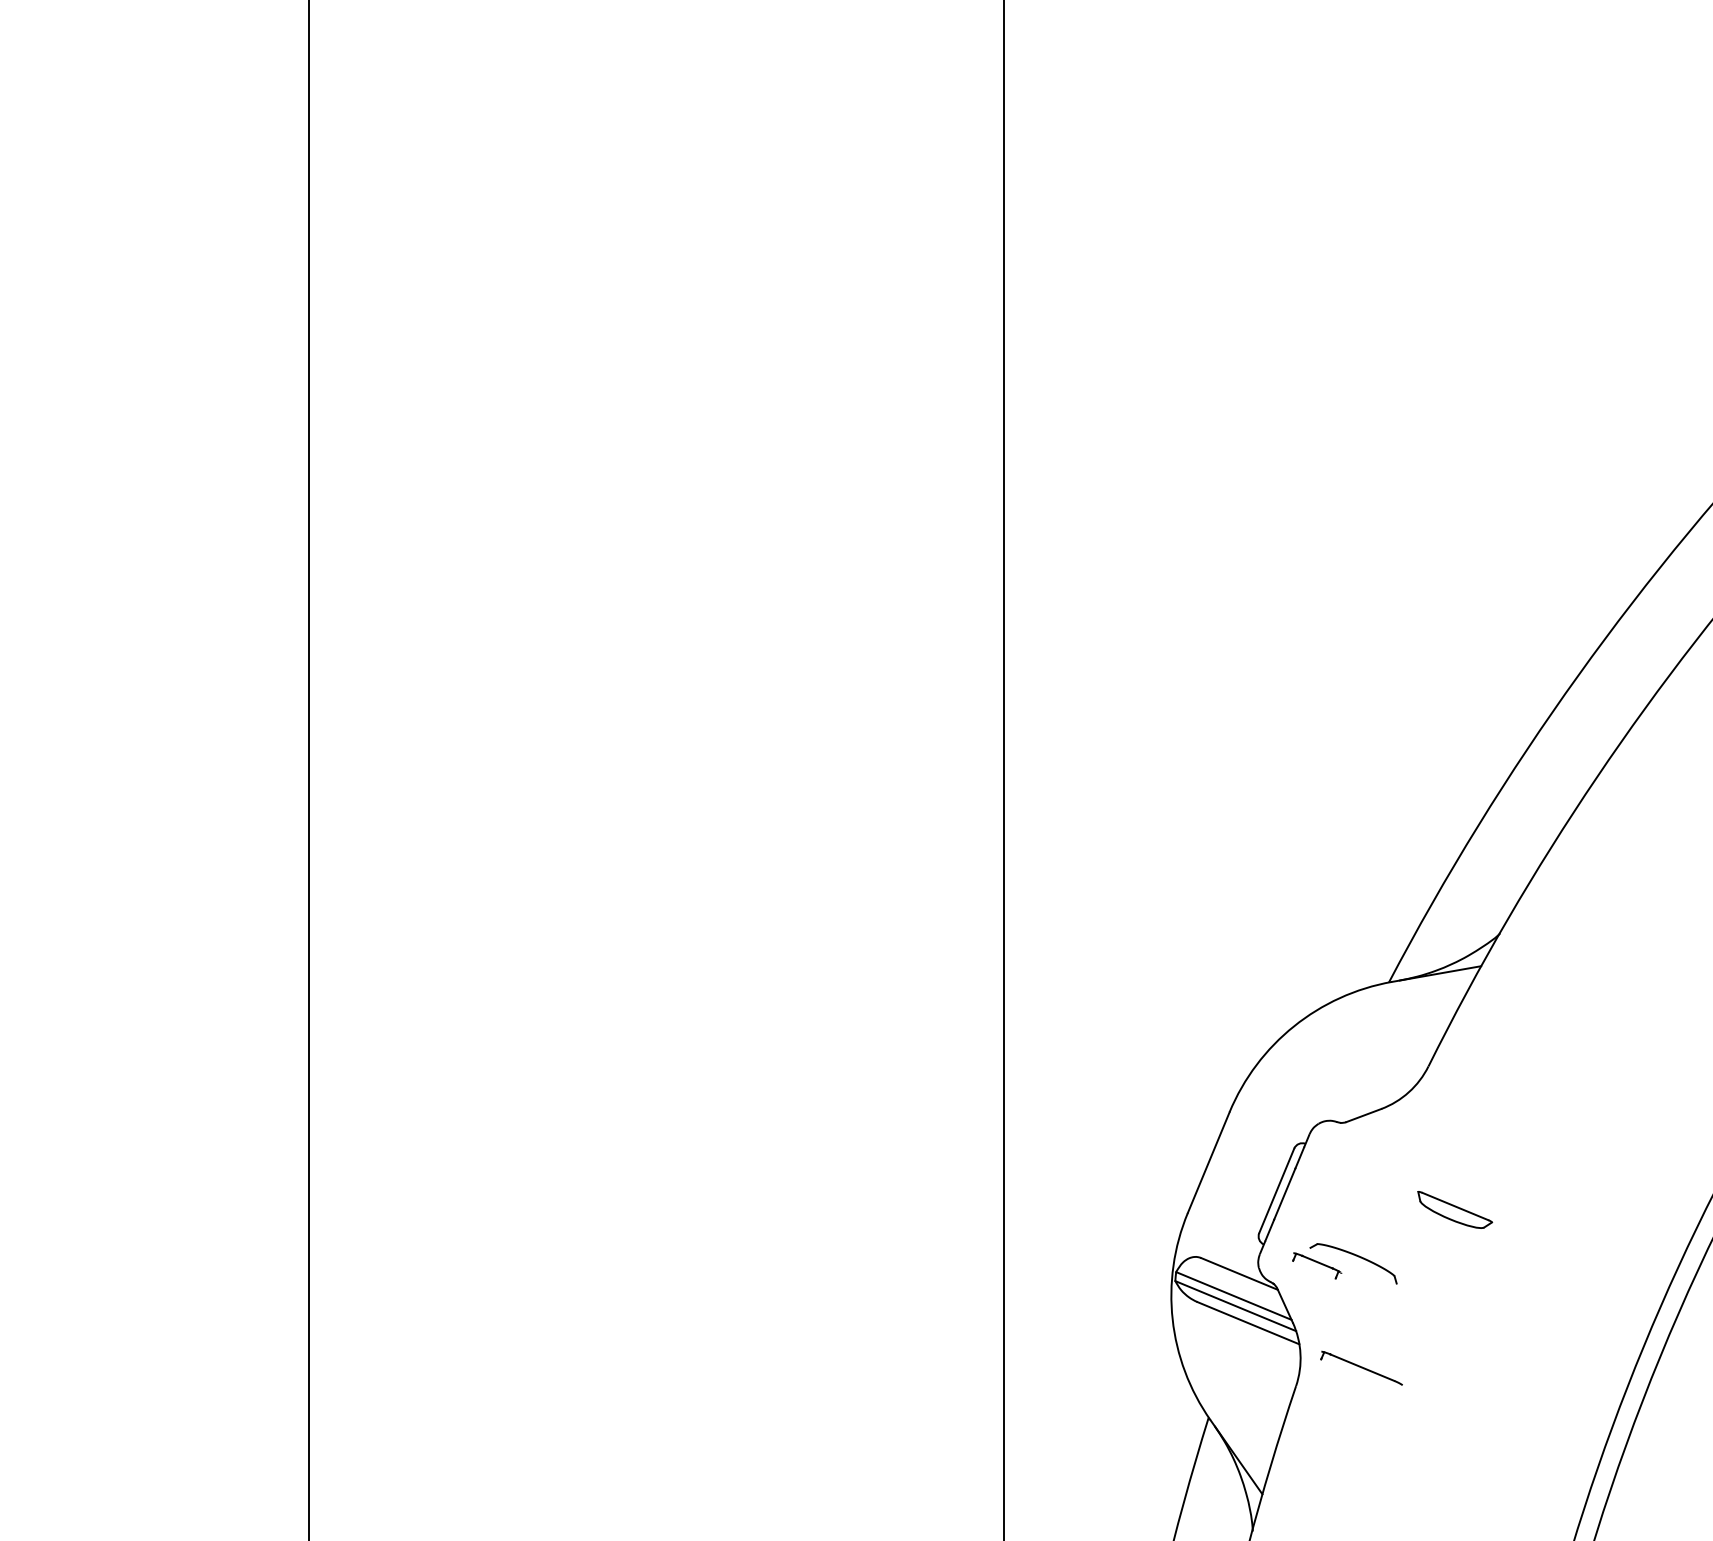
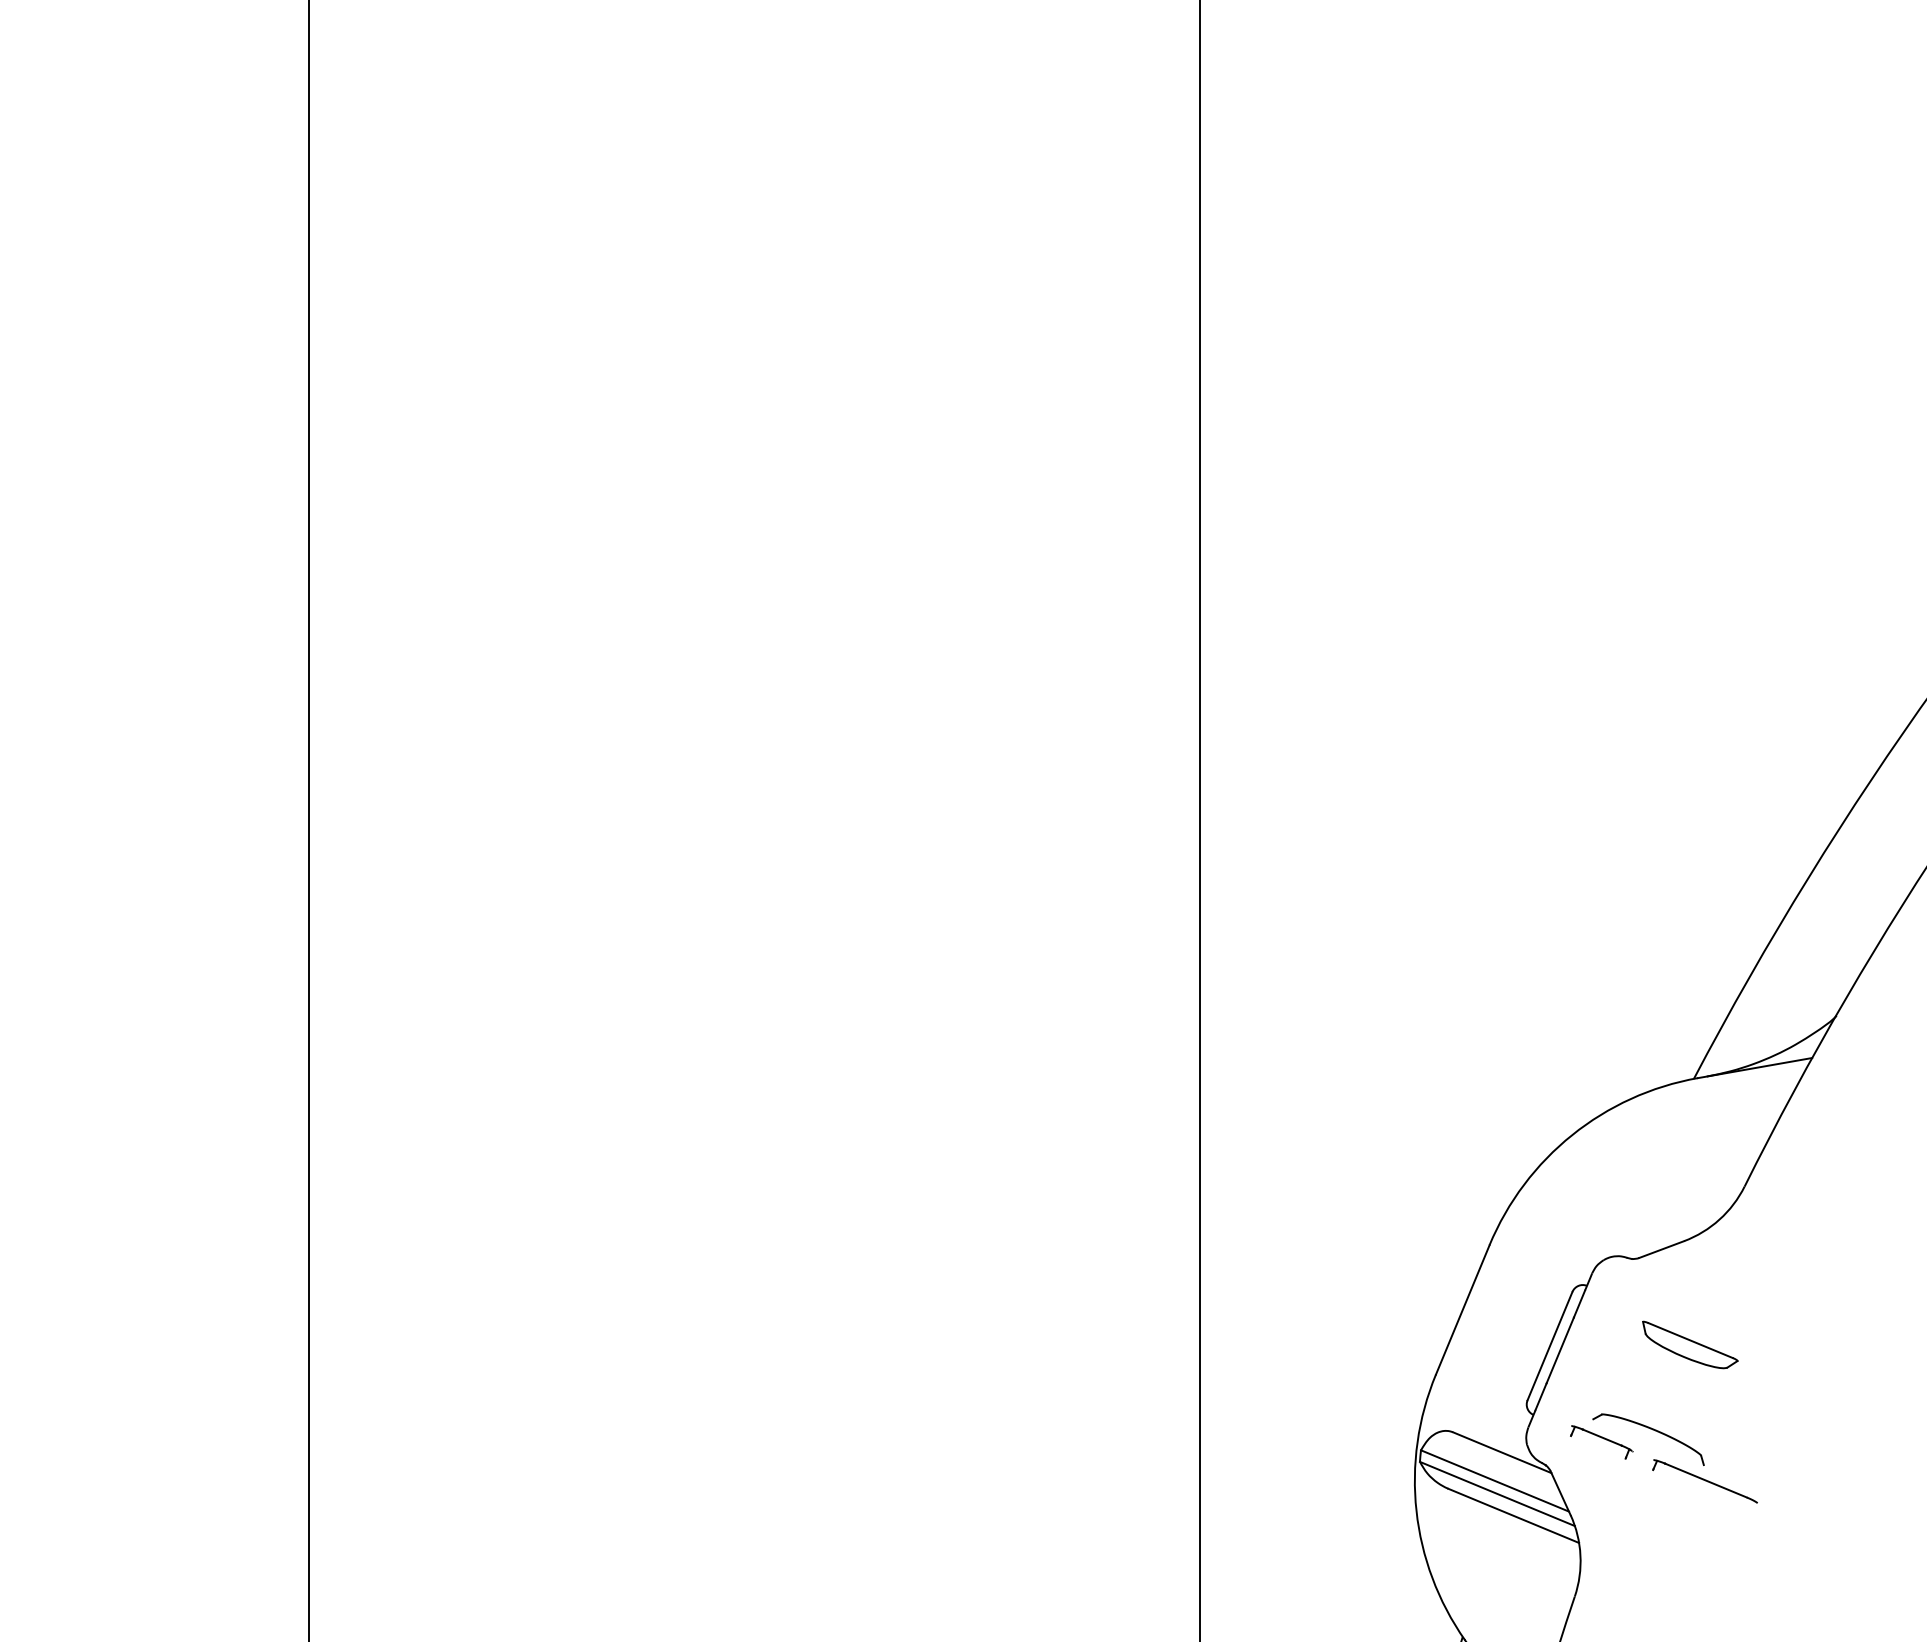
part: (1455, 1209) -> (1690, 1344), moved
part: (1361, 1367) -> (1704, 1480), moved

